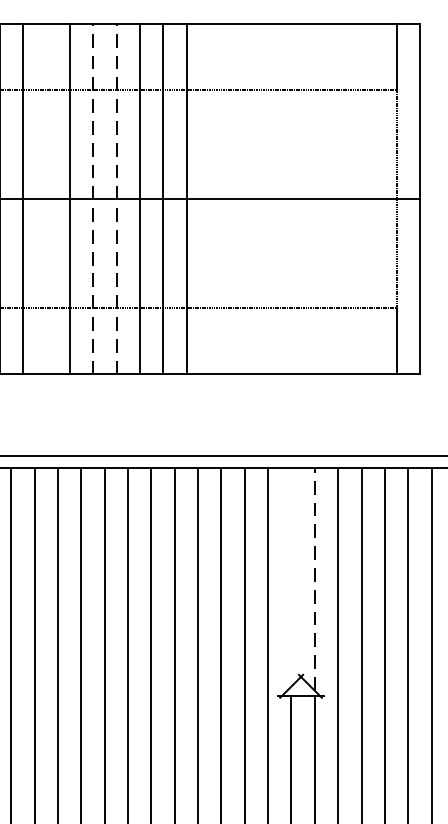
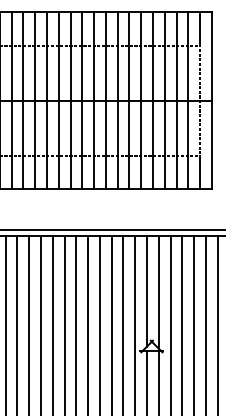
line: (46, 199) -> (23, 100), added
line: (92, 199) -> (46, 100), dashed -> solid
line: (116, 199) -> (58, 100), dashed -> solid
line: (209, 199) -> (105, 100), added
line: (232, 199) -> (117, 100), added
line: (256, 199) -> (129, 100), added
line: (280, 199) -> (141, 100), added
line: (304, 199) -> (153, 100), added
line: (326, 199) -> (164, 100), added
line: (349, 199) -> (176, 100), added
line: (373, 199) -> (188, 100), added
line: (292, 577) -> (147, 291), added
line: (314, 579) -> (158, 292), dashed -> solid

